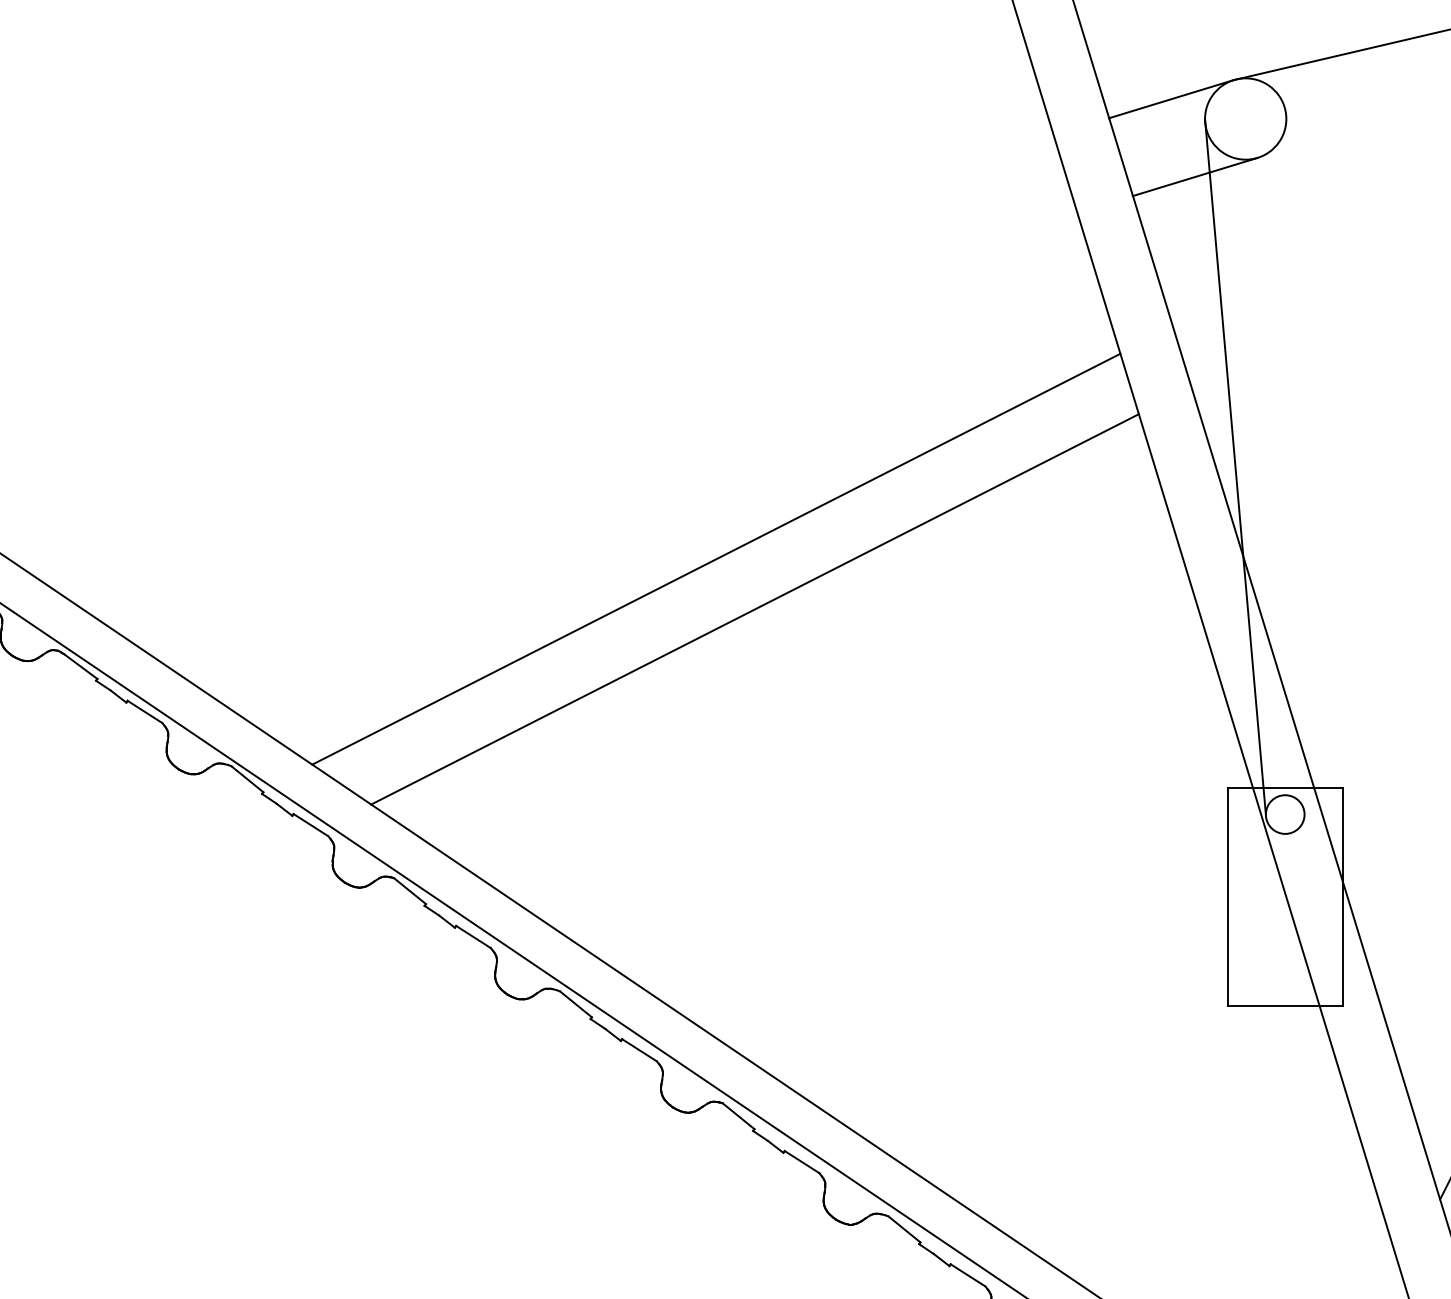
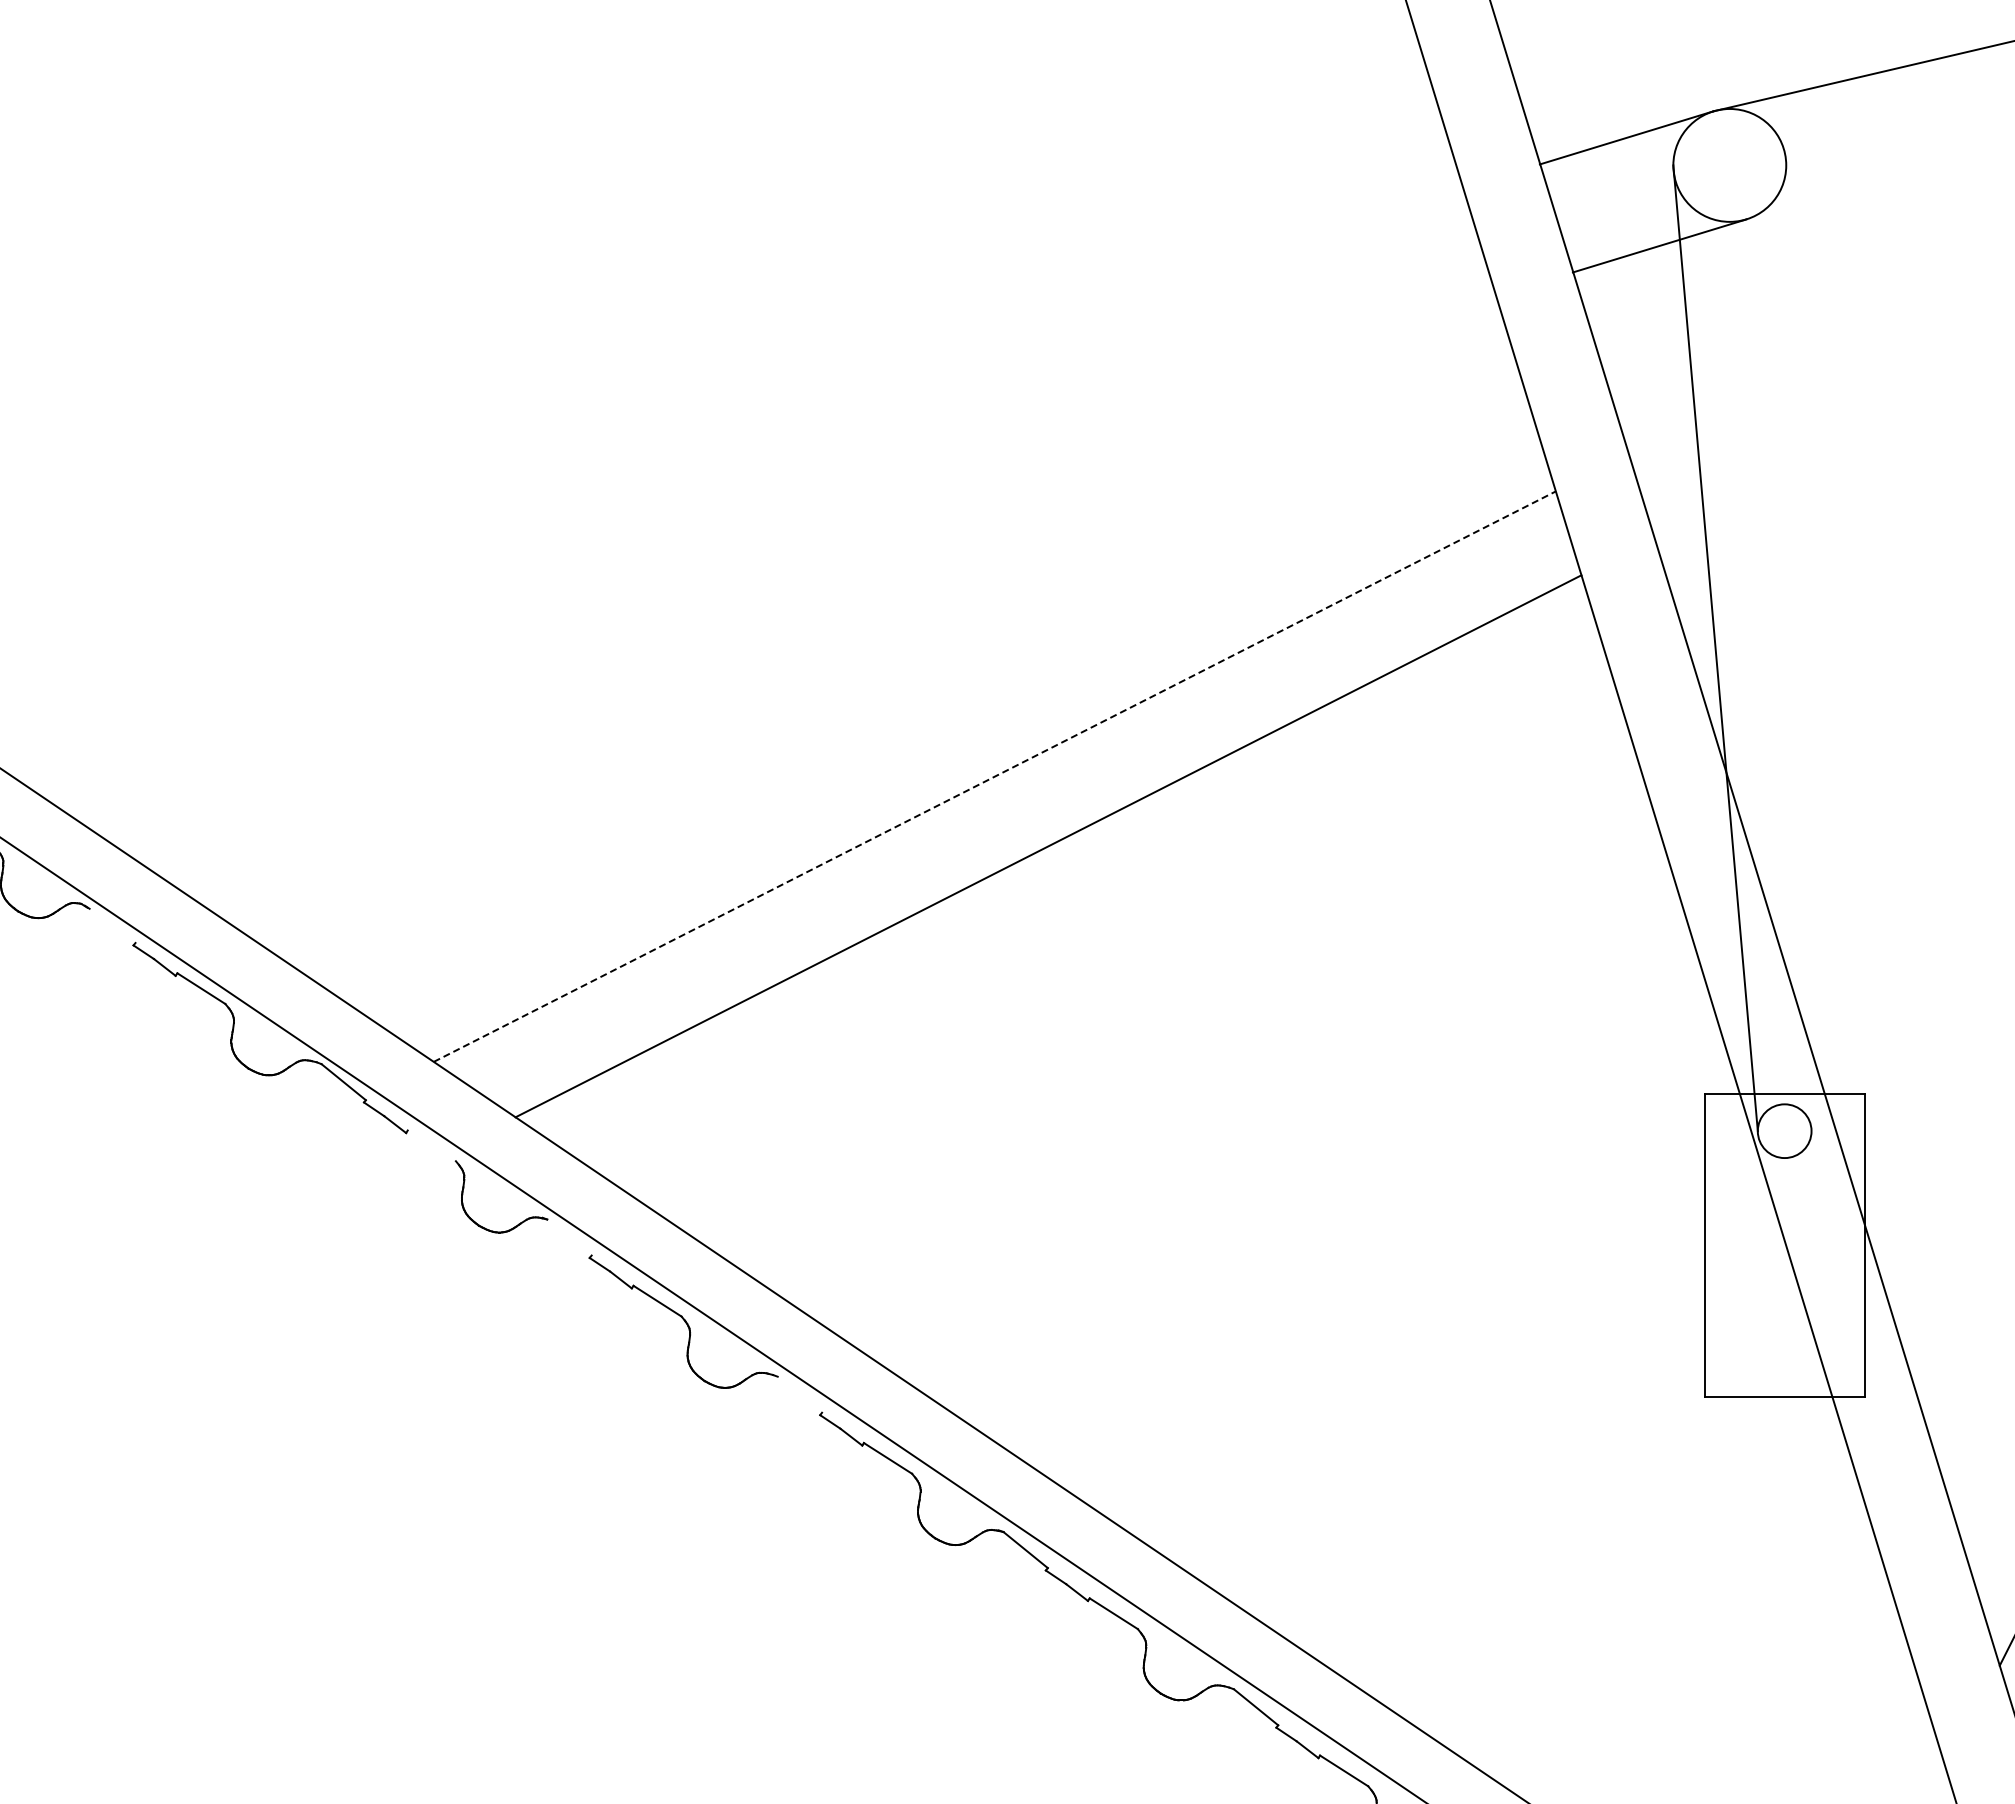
line: (716, 559) -> (995, 776), solid -> dashed
line: (80, 666) -> (112, 925), removed
line: (310, 824) -> (431, 1145), removed
line: (410, 891) -> (569, 1237), removed
line: (575, 1004) -> (799, 1394), removed

